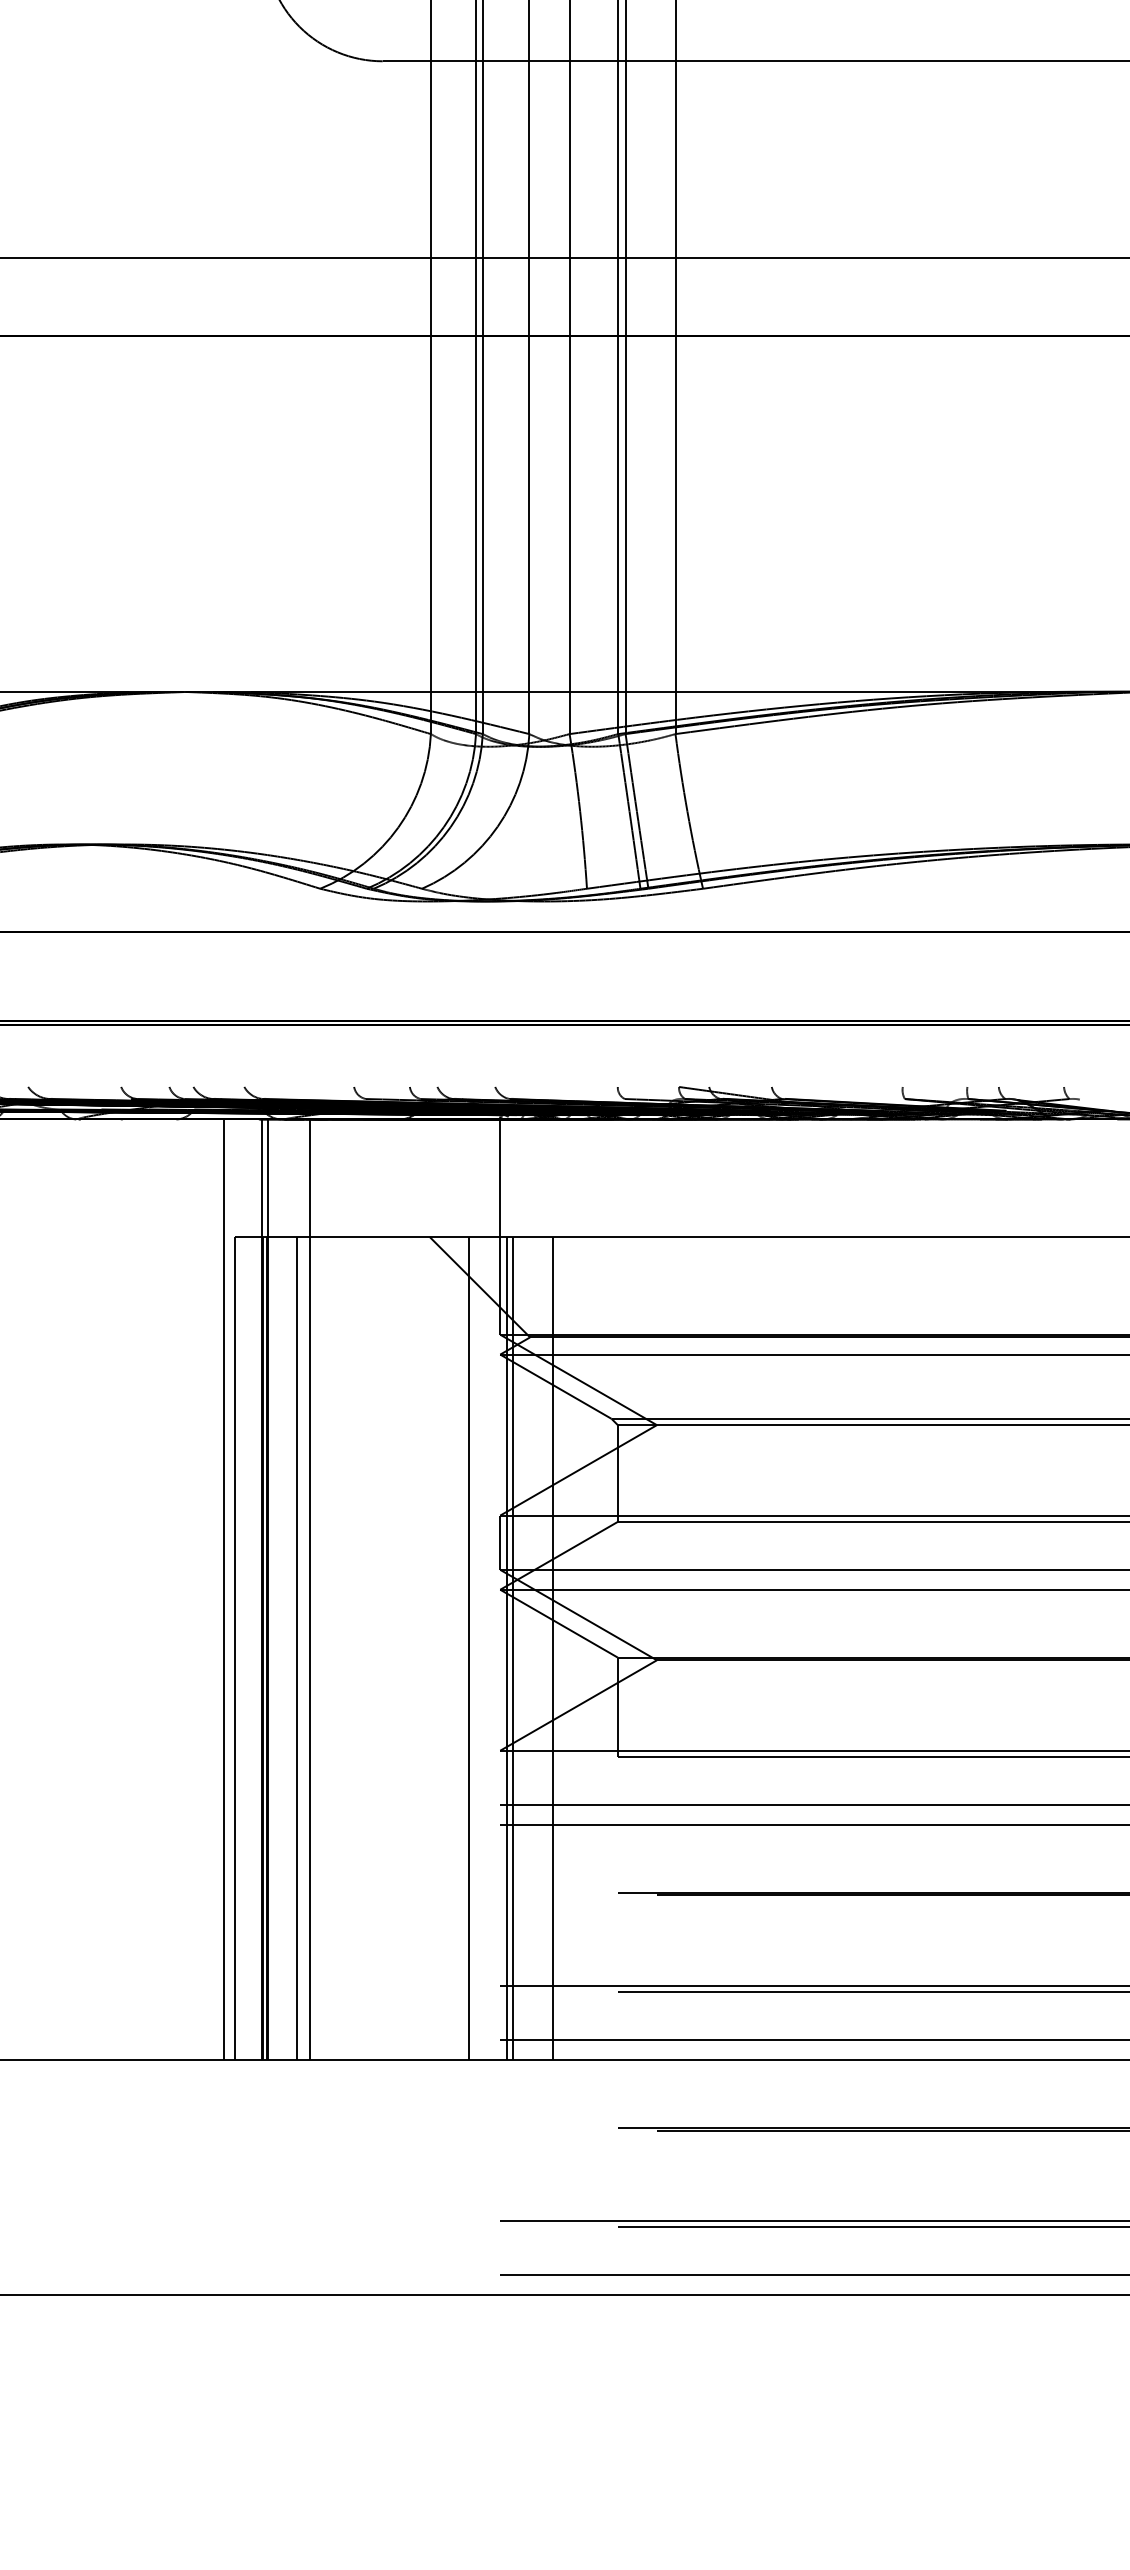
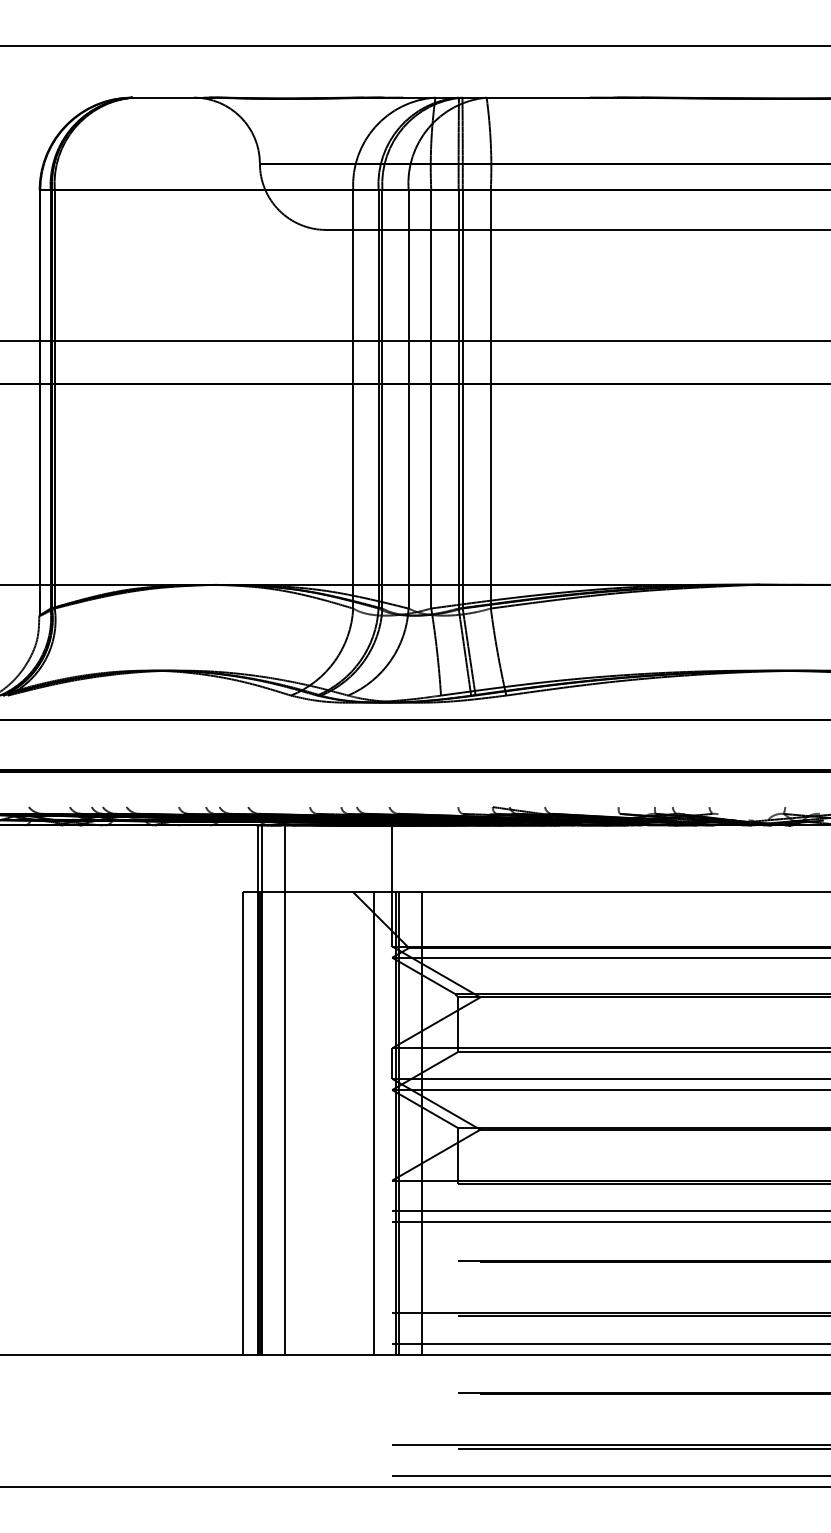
line: (223, 1588) -> (236, 1089), removed
line: (298, 1647) -> (278, 1122), removed

